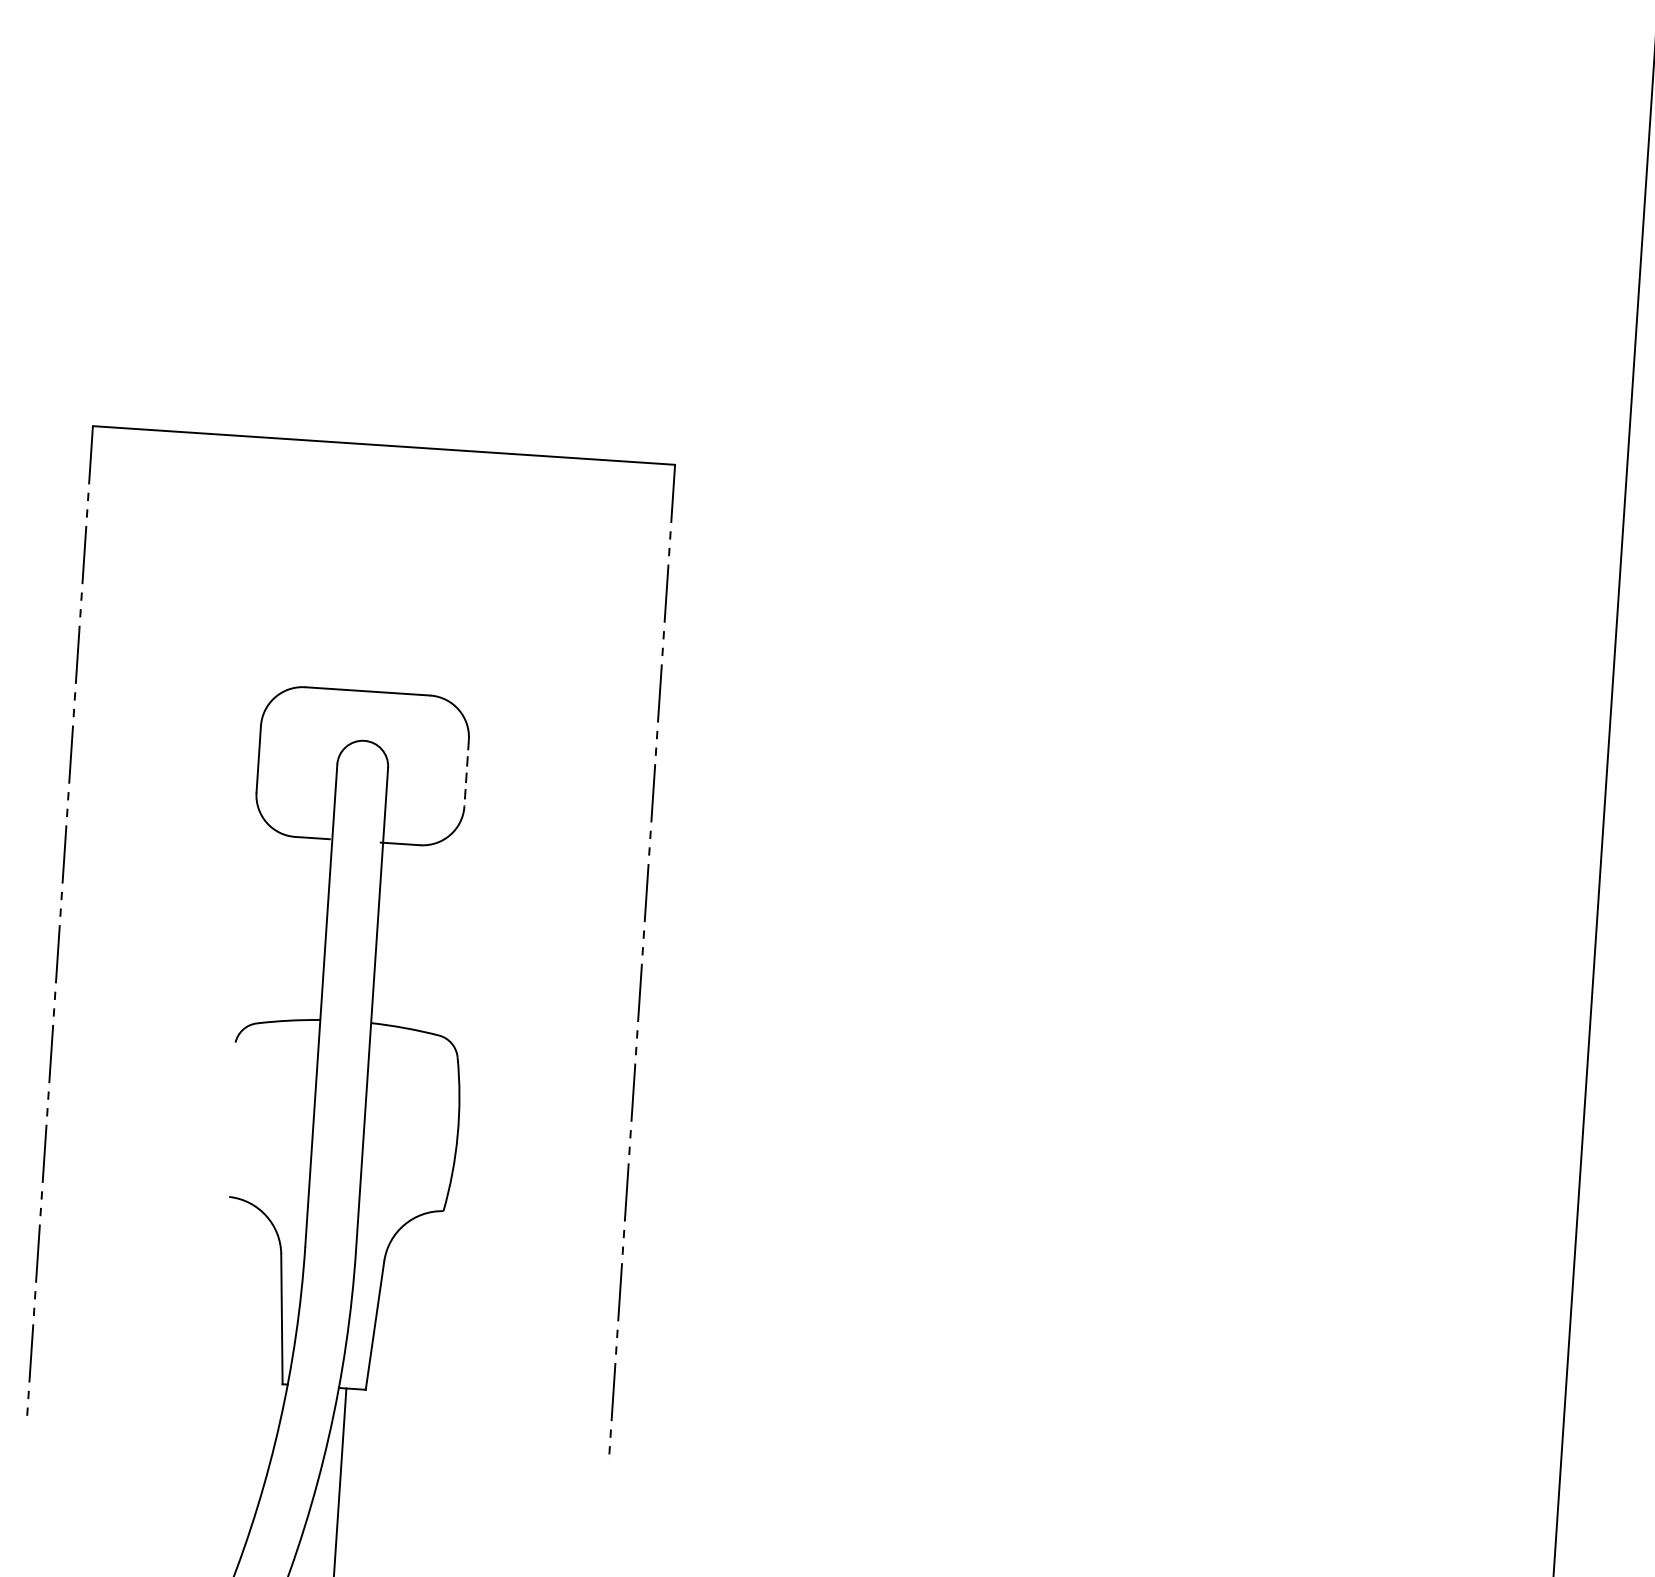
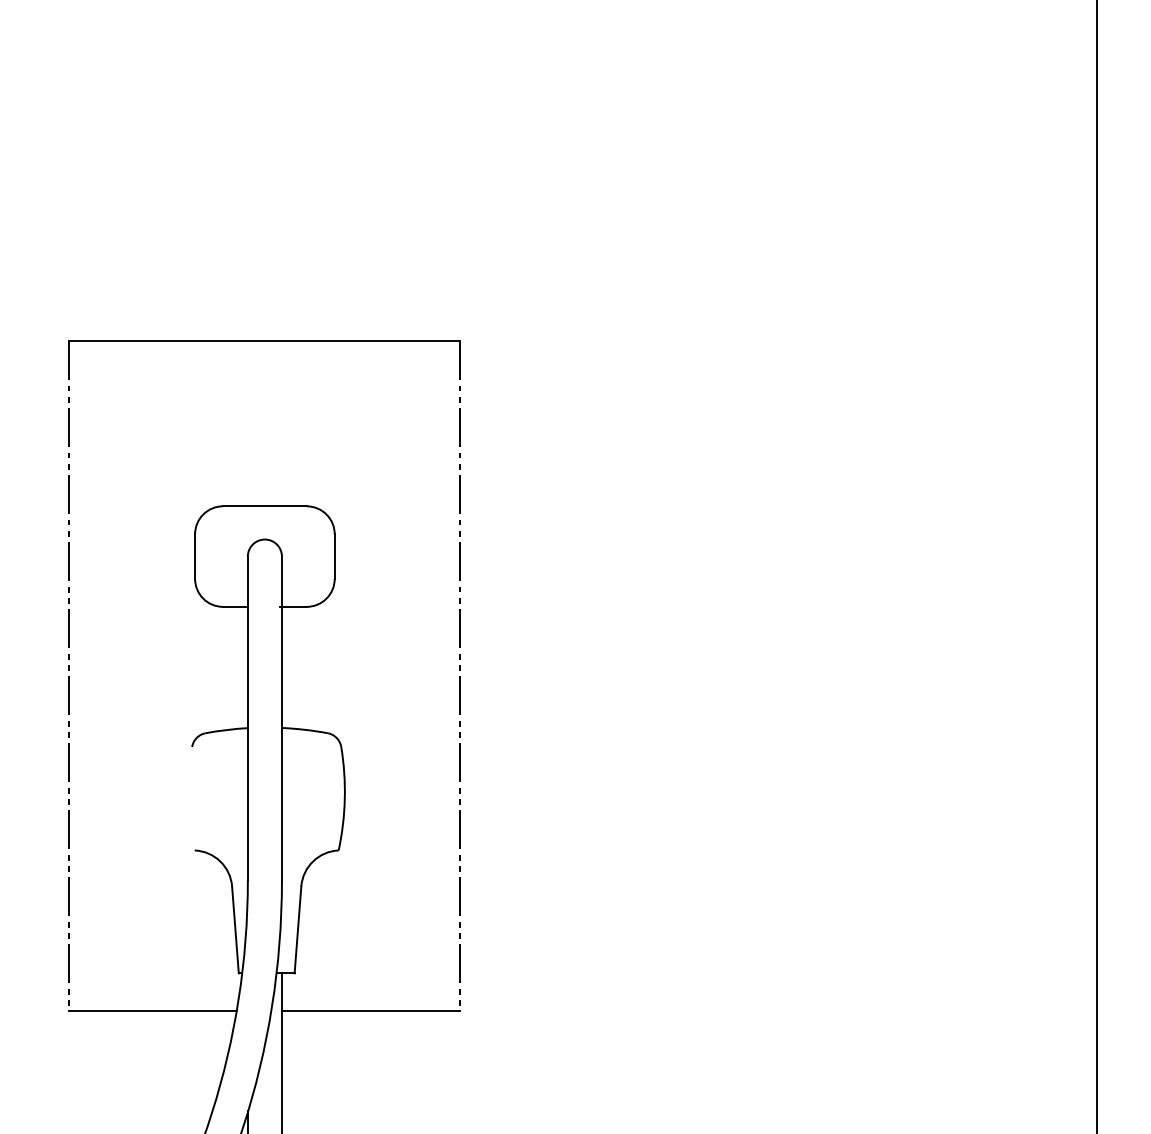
line: (466, 774) -> (334, 557), dashed -> solid
line: (150, 1432) -> (152, 1011), added
line: (474, 1454) -> (370, 1011), added

